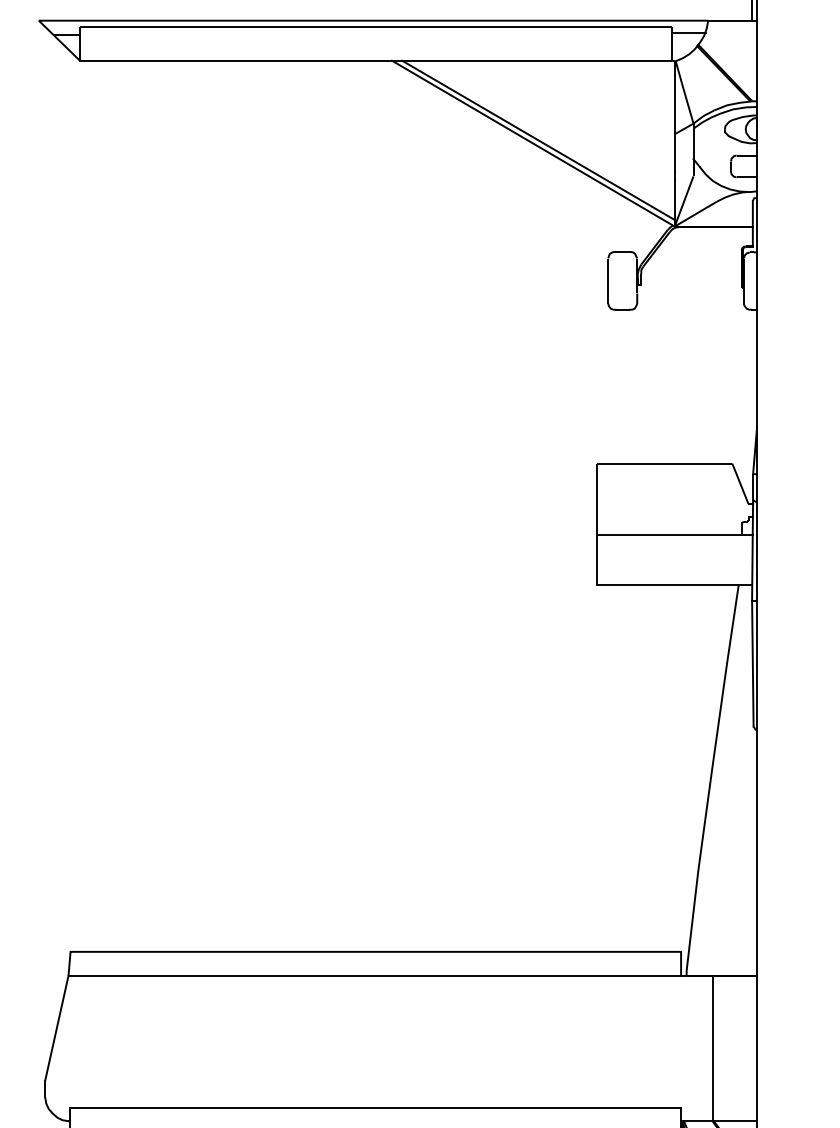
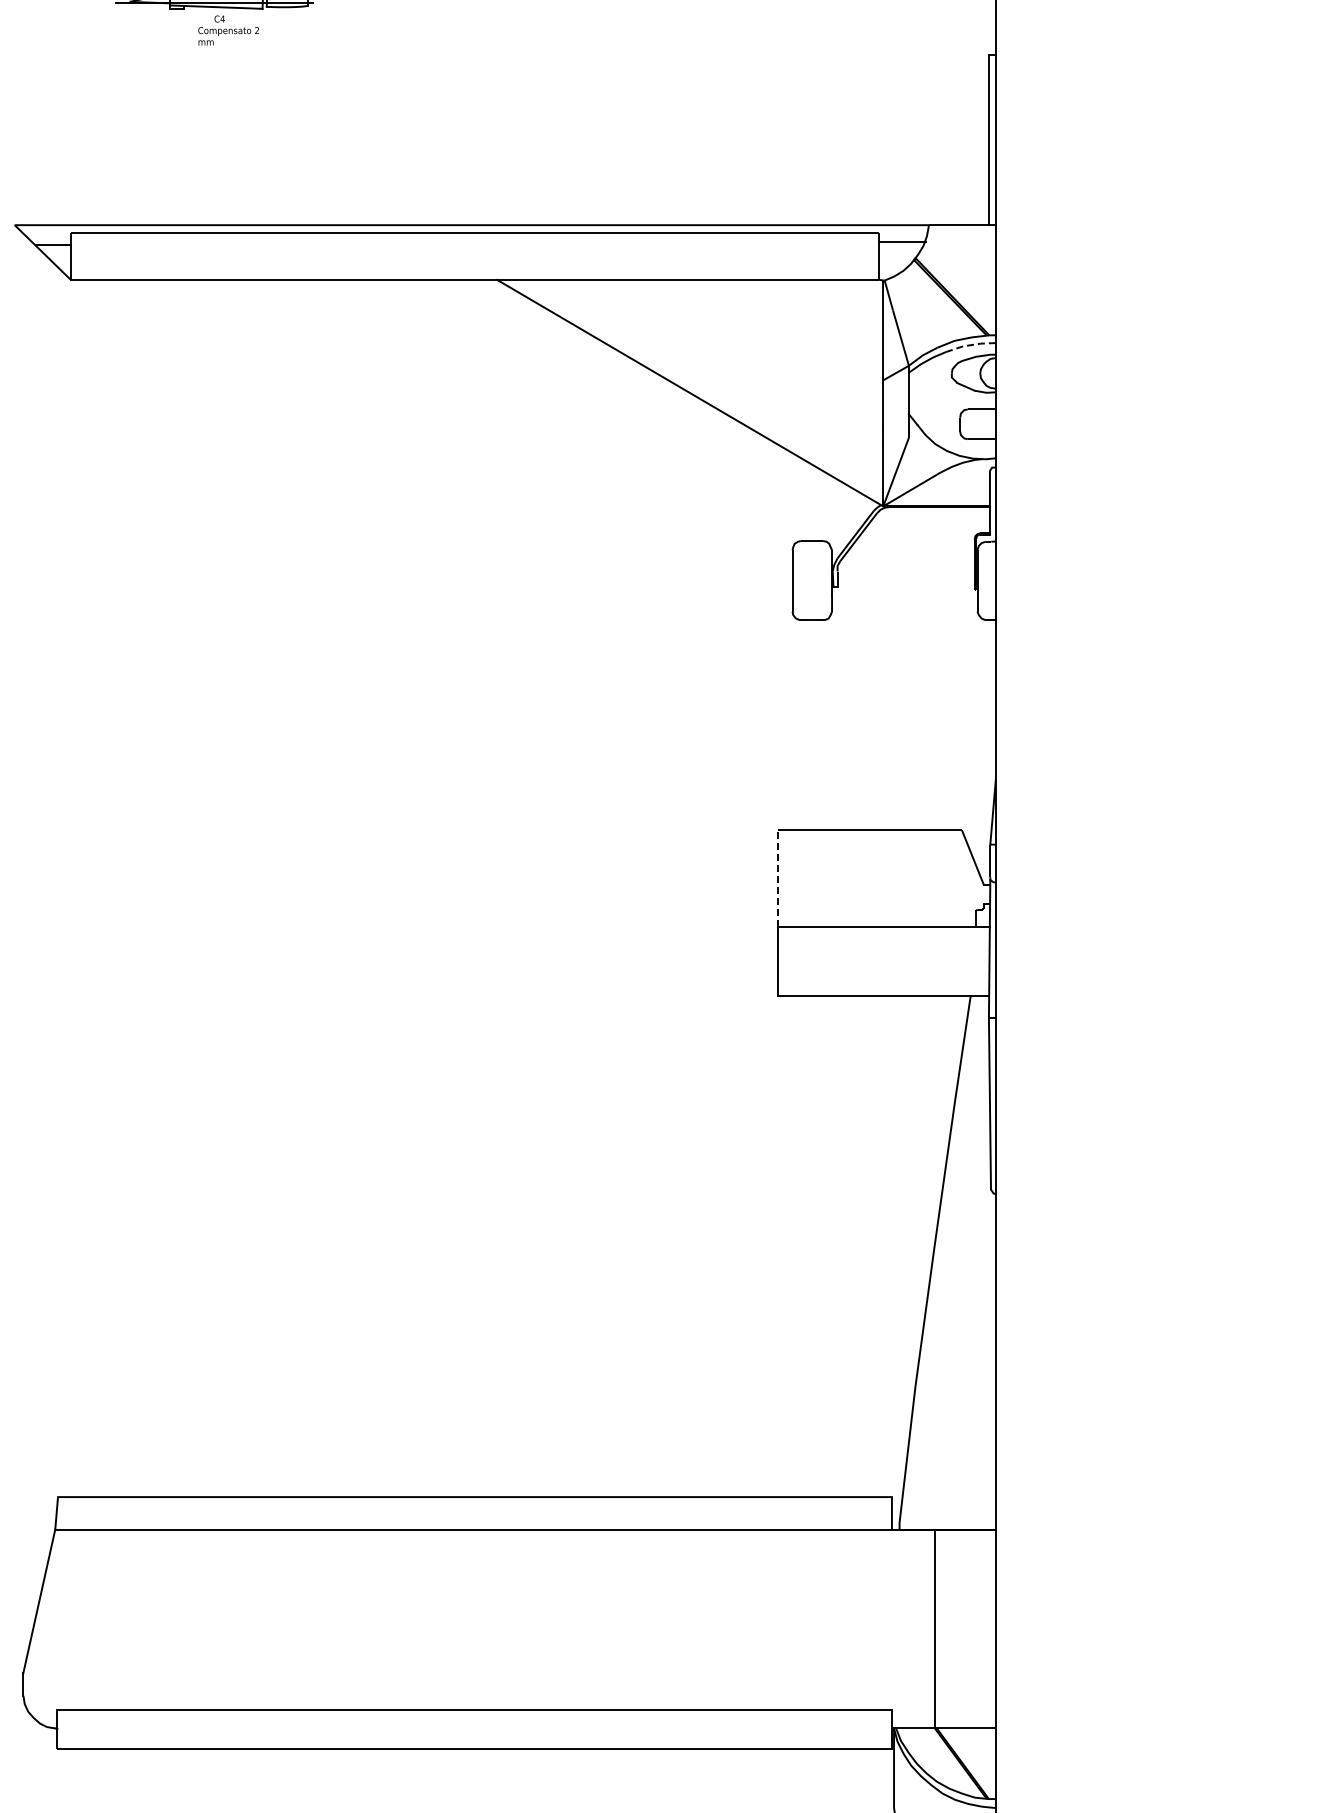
line: (738, 108) -> (970, 345), solid -> dashed
line: (538, 140) -> (697, 388), removed
line: (597, 498) -> (777, 878), solid -> dashed

